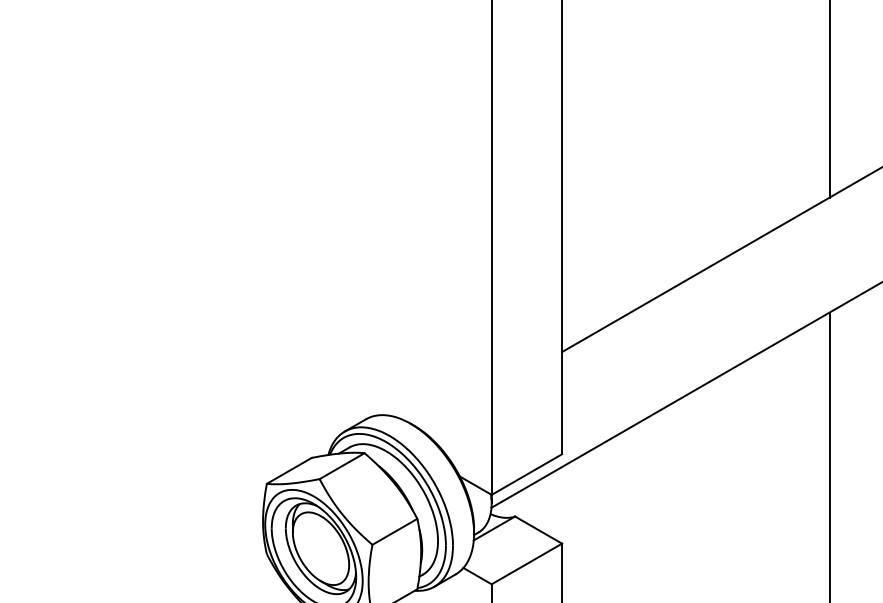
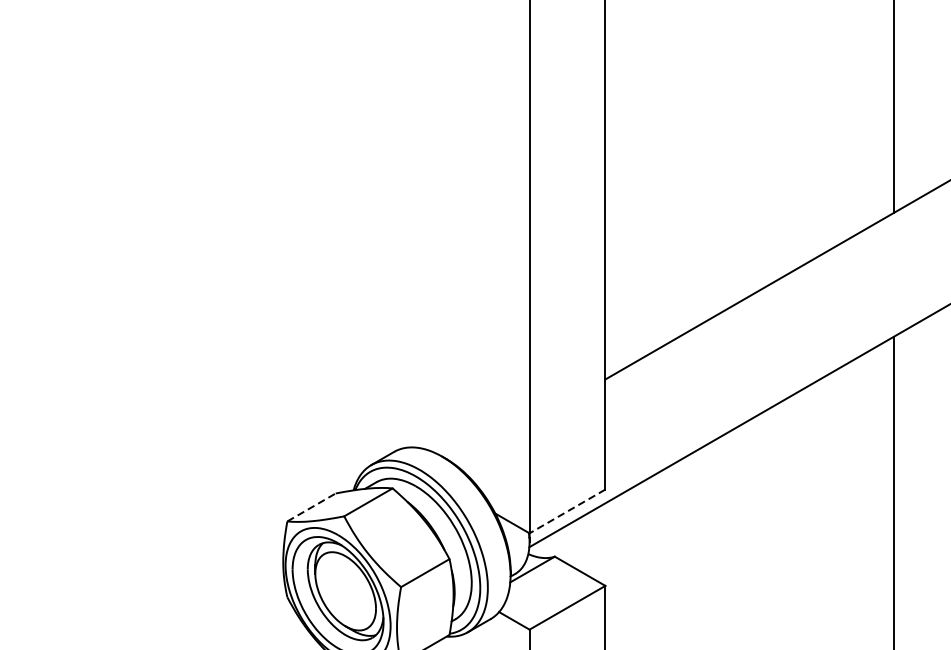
line: (289, 470) -> (311, 507), solid -> dashed
line: (526, 474) -> (567, 511), solid -> dashed

